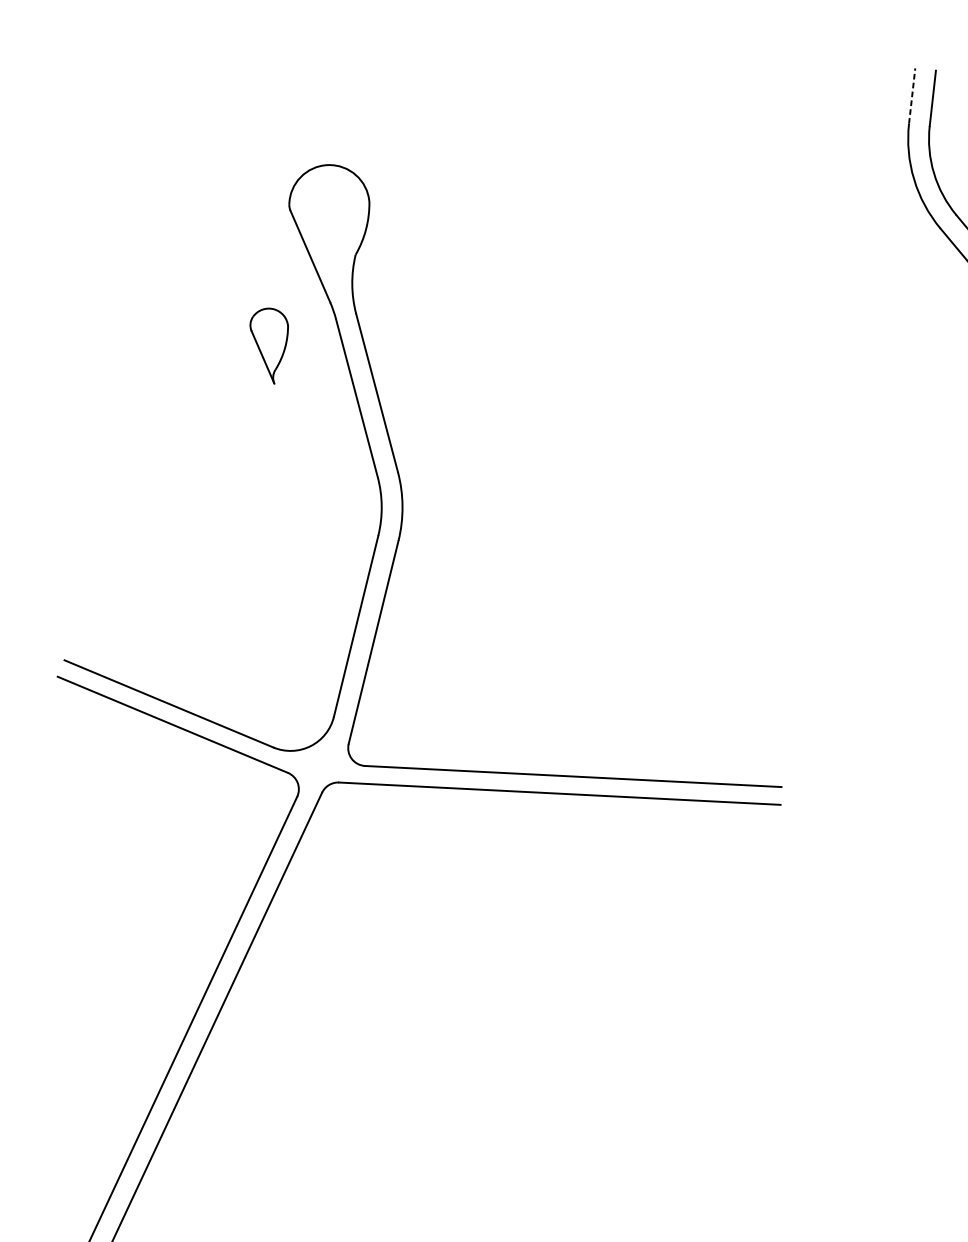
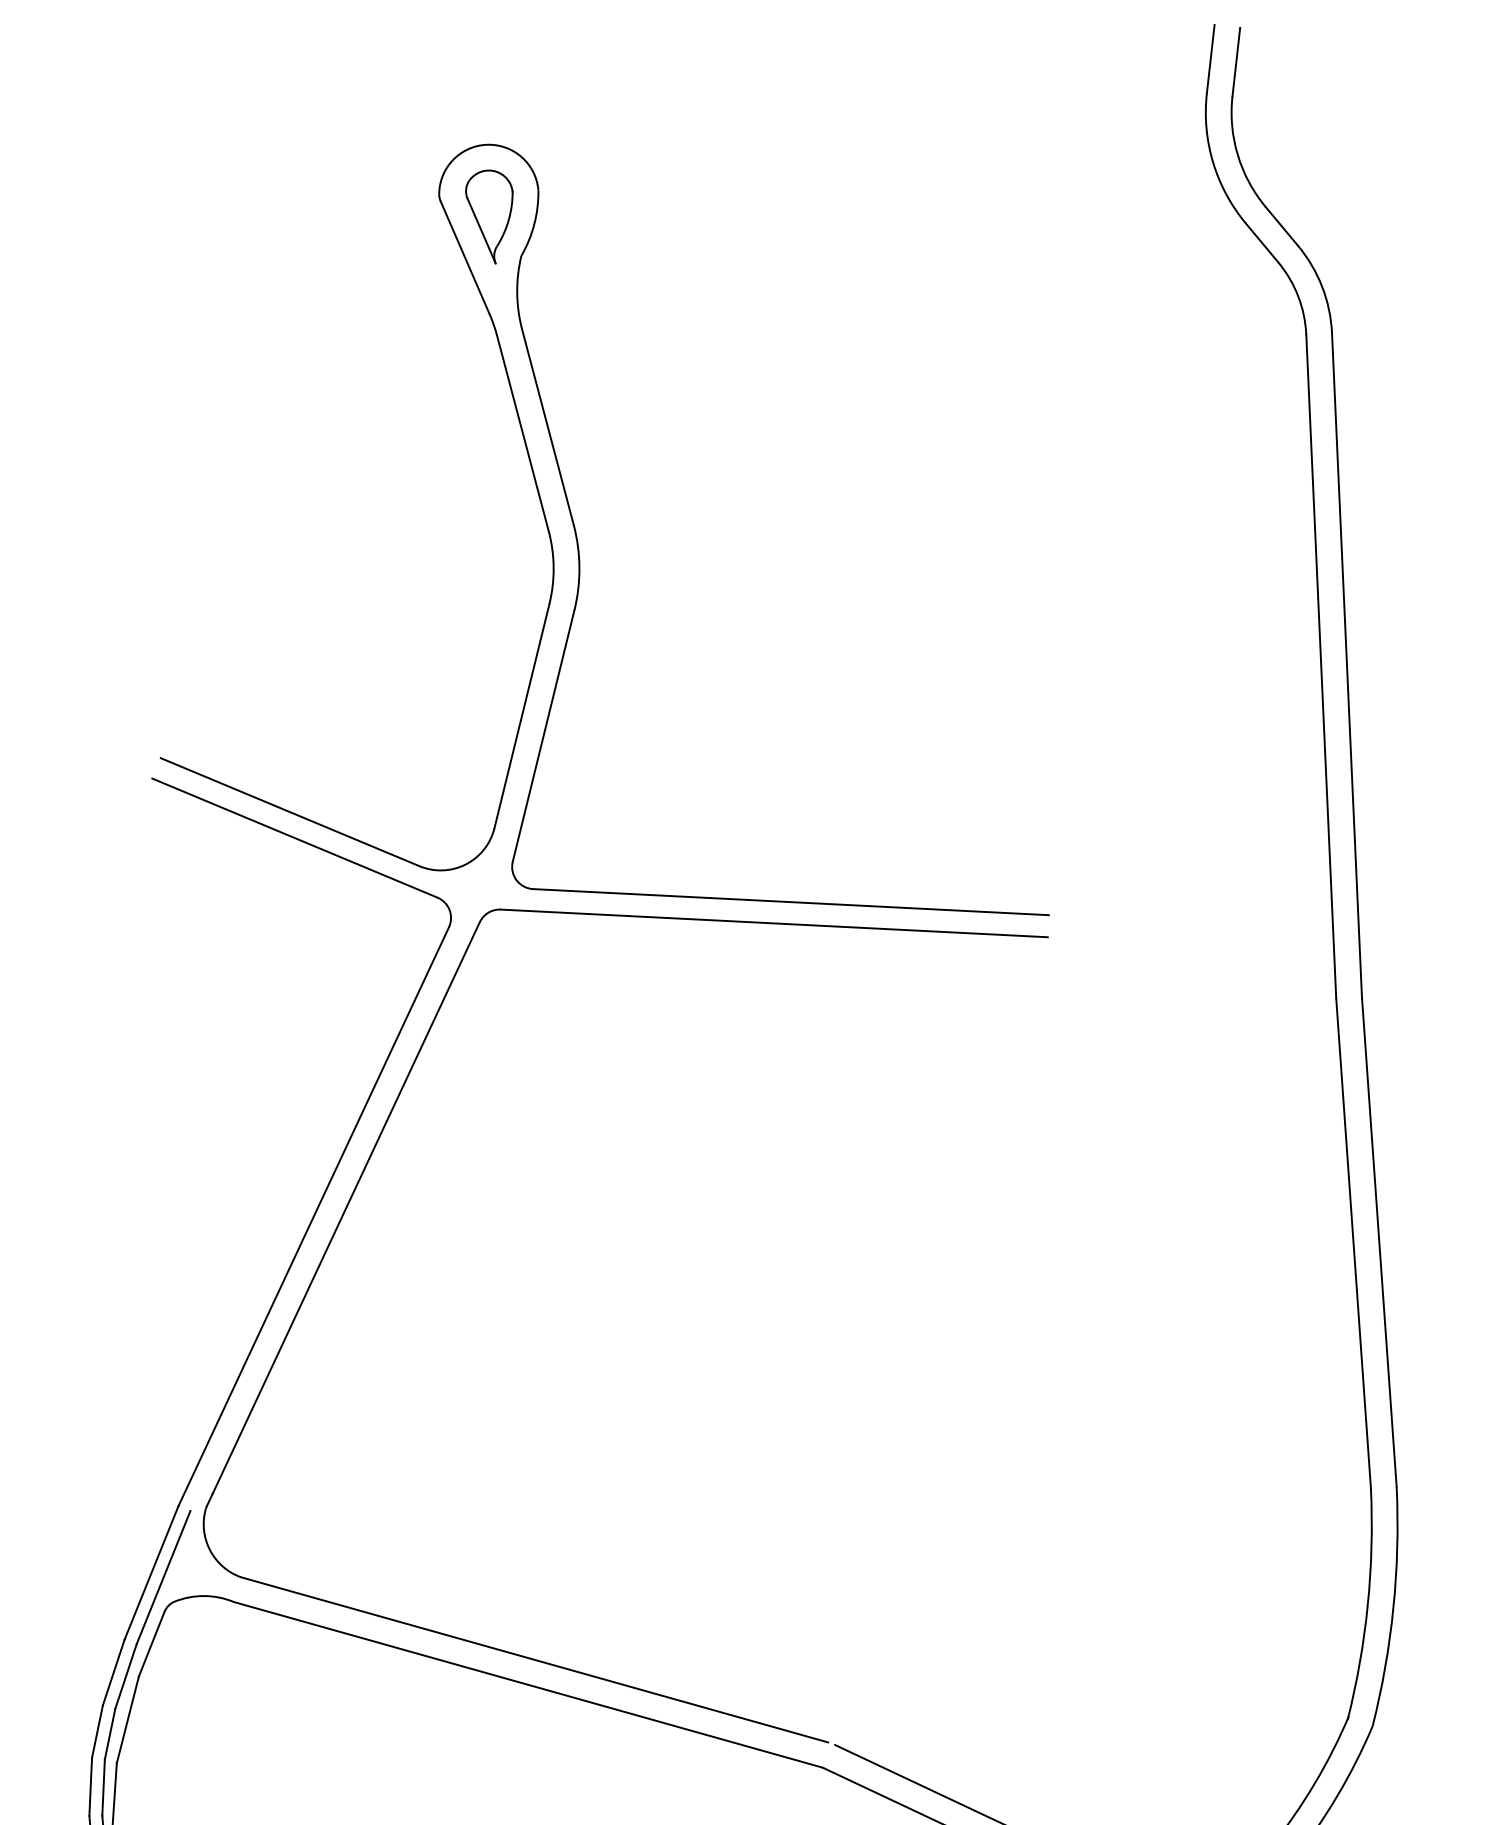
line: (911, 95) -> (1210, 58), dashed -> solid
part: (269, 345) -> (489, 216), moved

